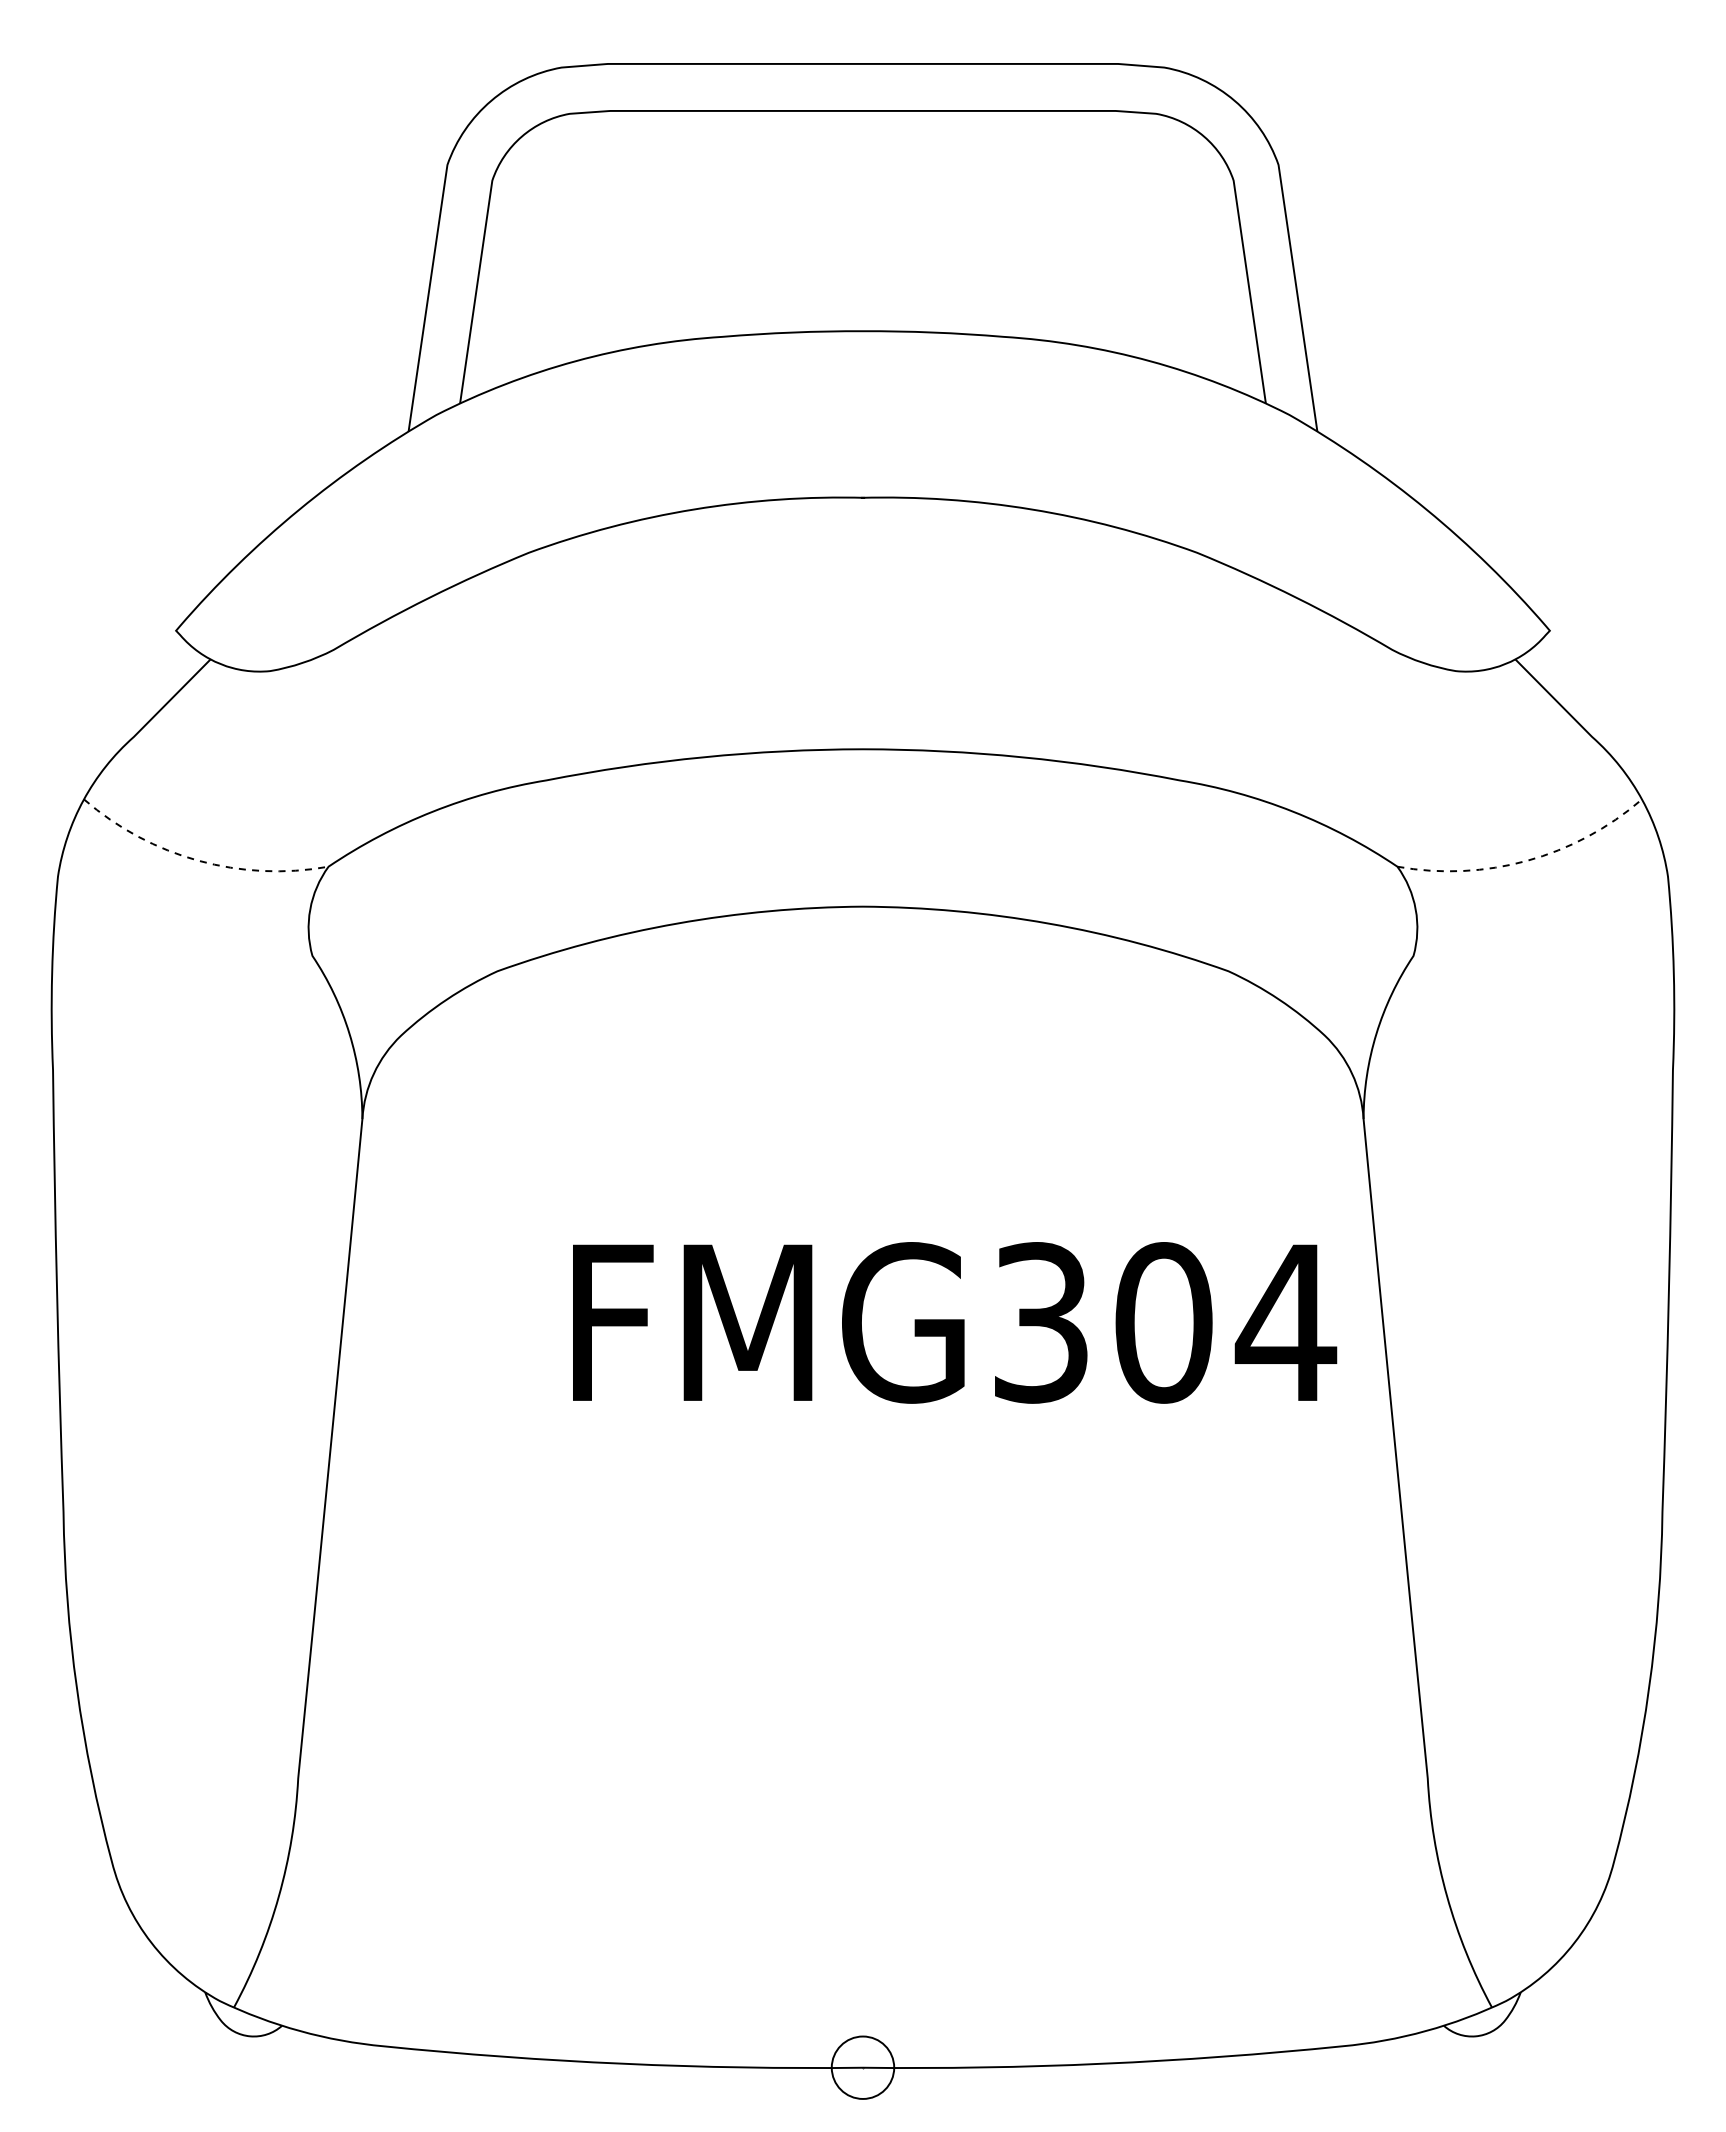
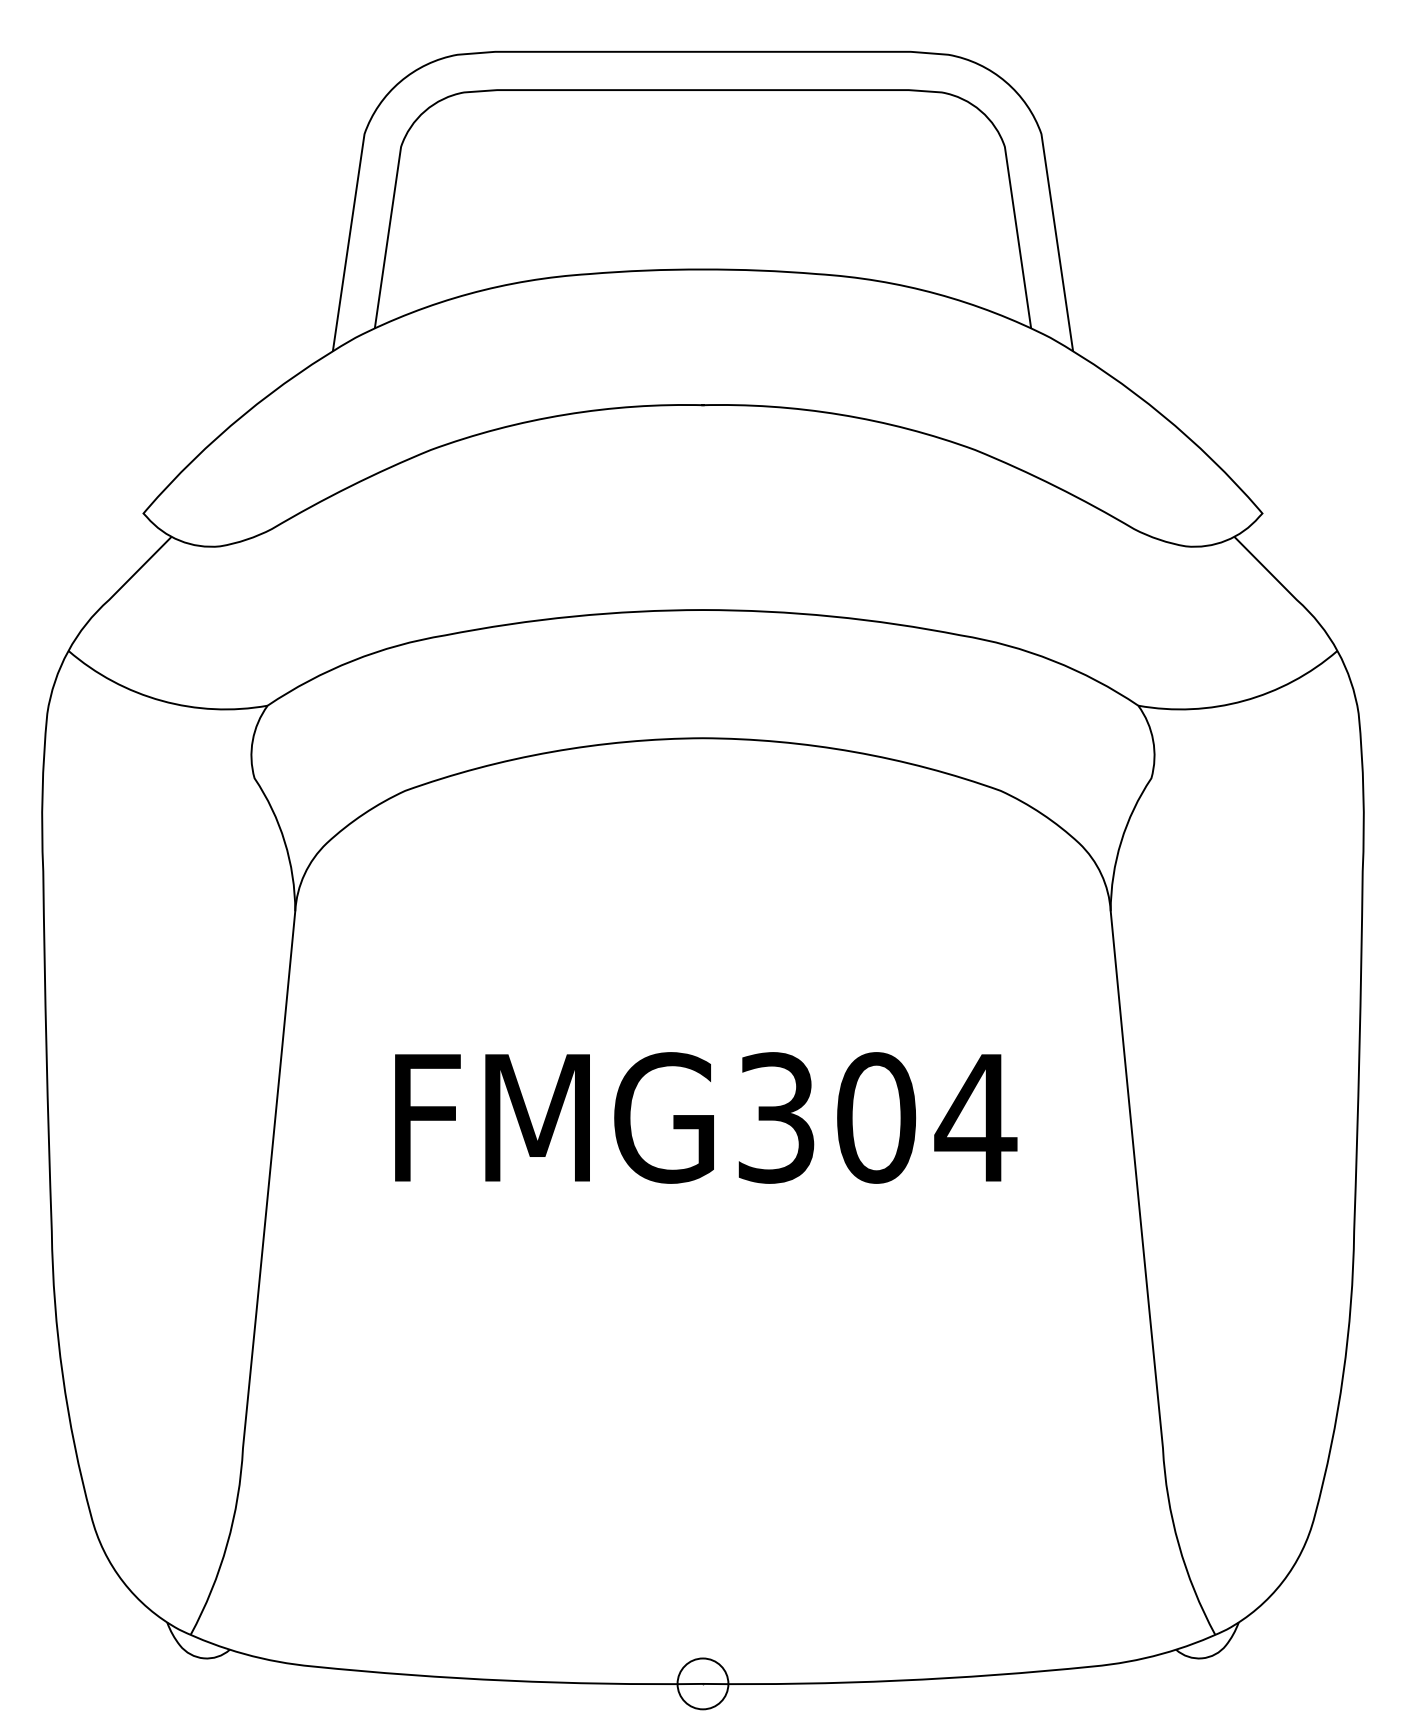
arc: (198, 860) -> (161, 700), dashed -> solid
arc: (1527, 860) -> (1244, 700), dashed -> solid
text: (955, 1322) -> (706, 1117), moved

